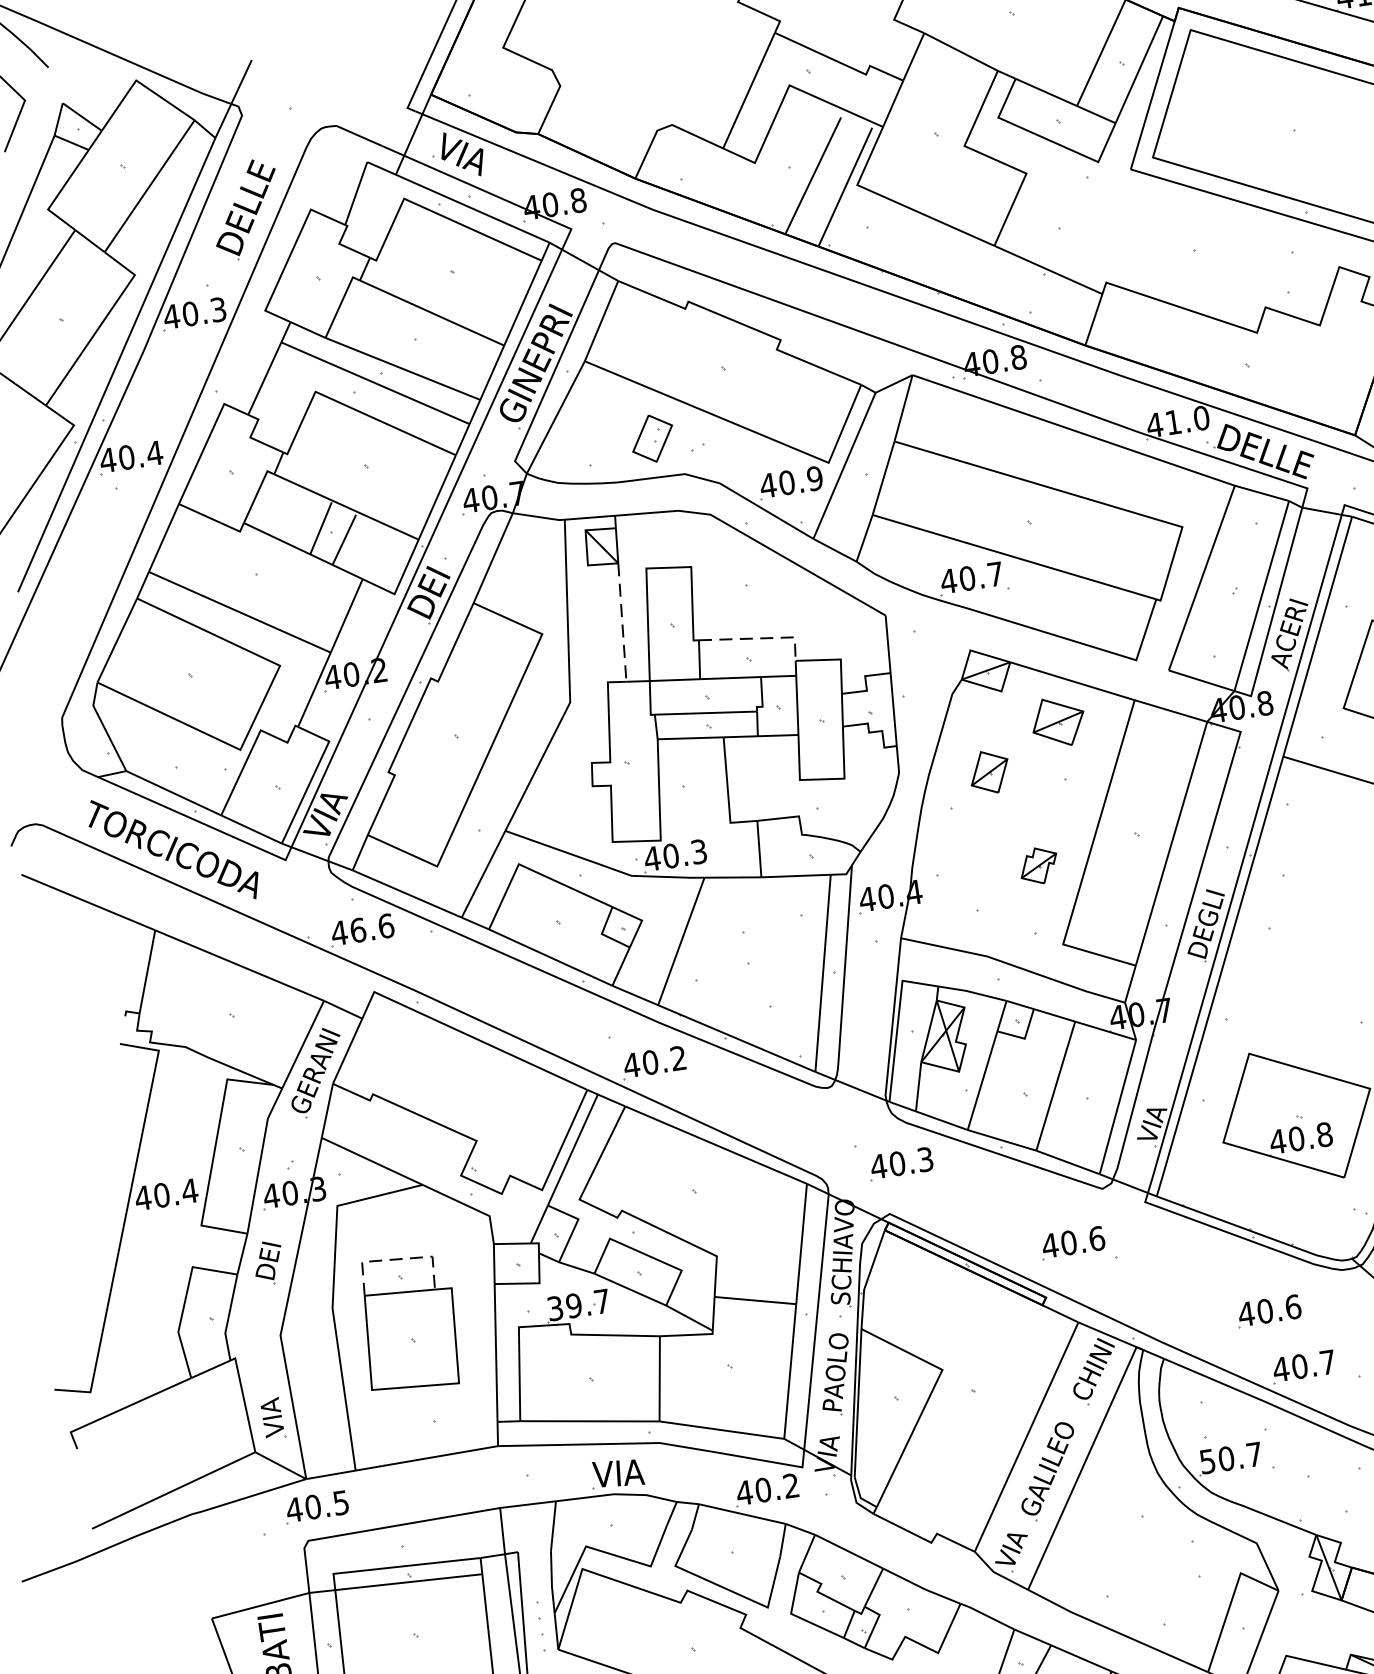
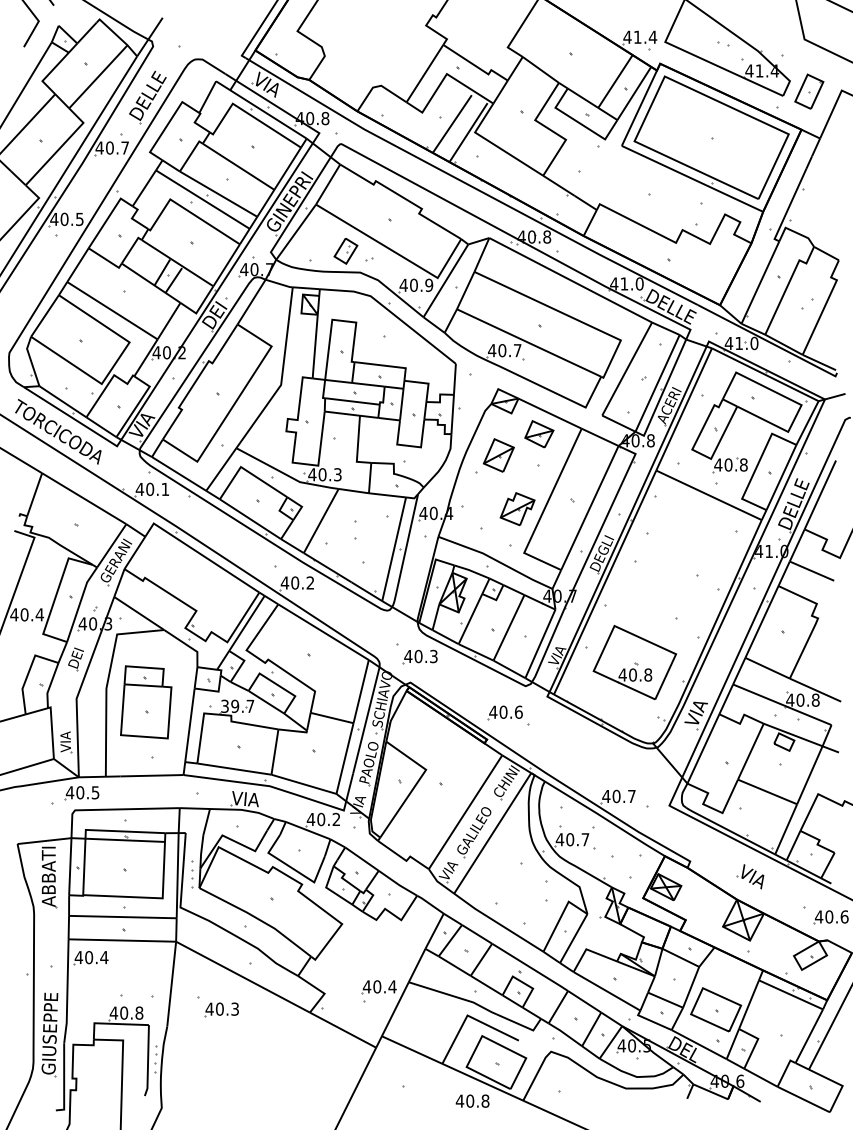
text: (217, 308) -> (124, 147), 40.3 -> 40.7
text: (154, 453) -> (79, 219), 40.4 -> 40.5
line: (622, 622) -> (315, 346), dashed -> solid
line: (760, 639) -> (387, 366), dashed -> solid
part: (989, 772) -> (498, 455), size x1.43
part: (1038, 866) -> (517, 509), size x1.67
text: (371, 928) -> (157, 489), 46.6 -> 40.1
line: (396, 1259) -> (144, 667), dashed -> solid
part: (1266, 1311) -> (603, 764), removed
text: (1206, 1461) -> (559, 839), 50.7 -> 40.7

